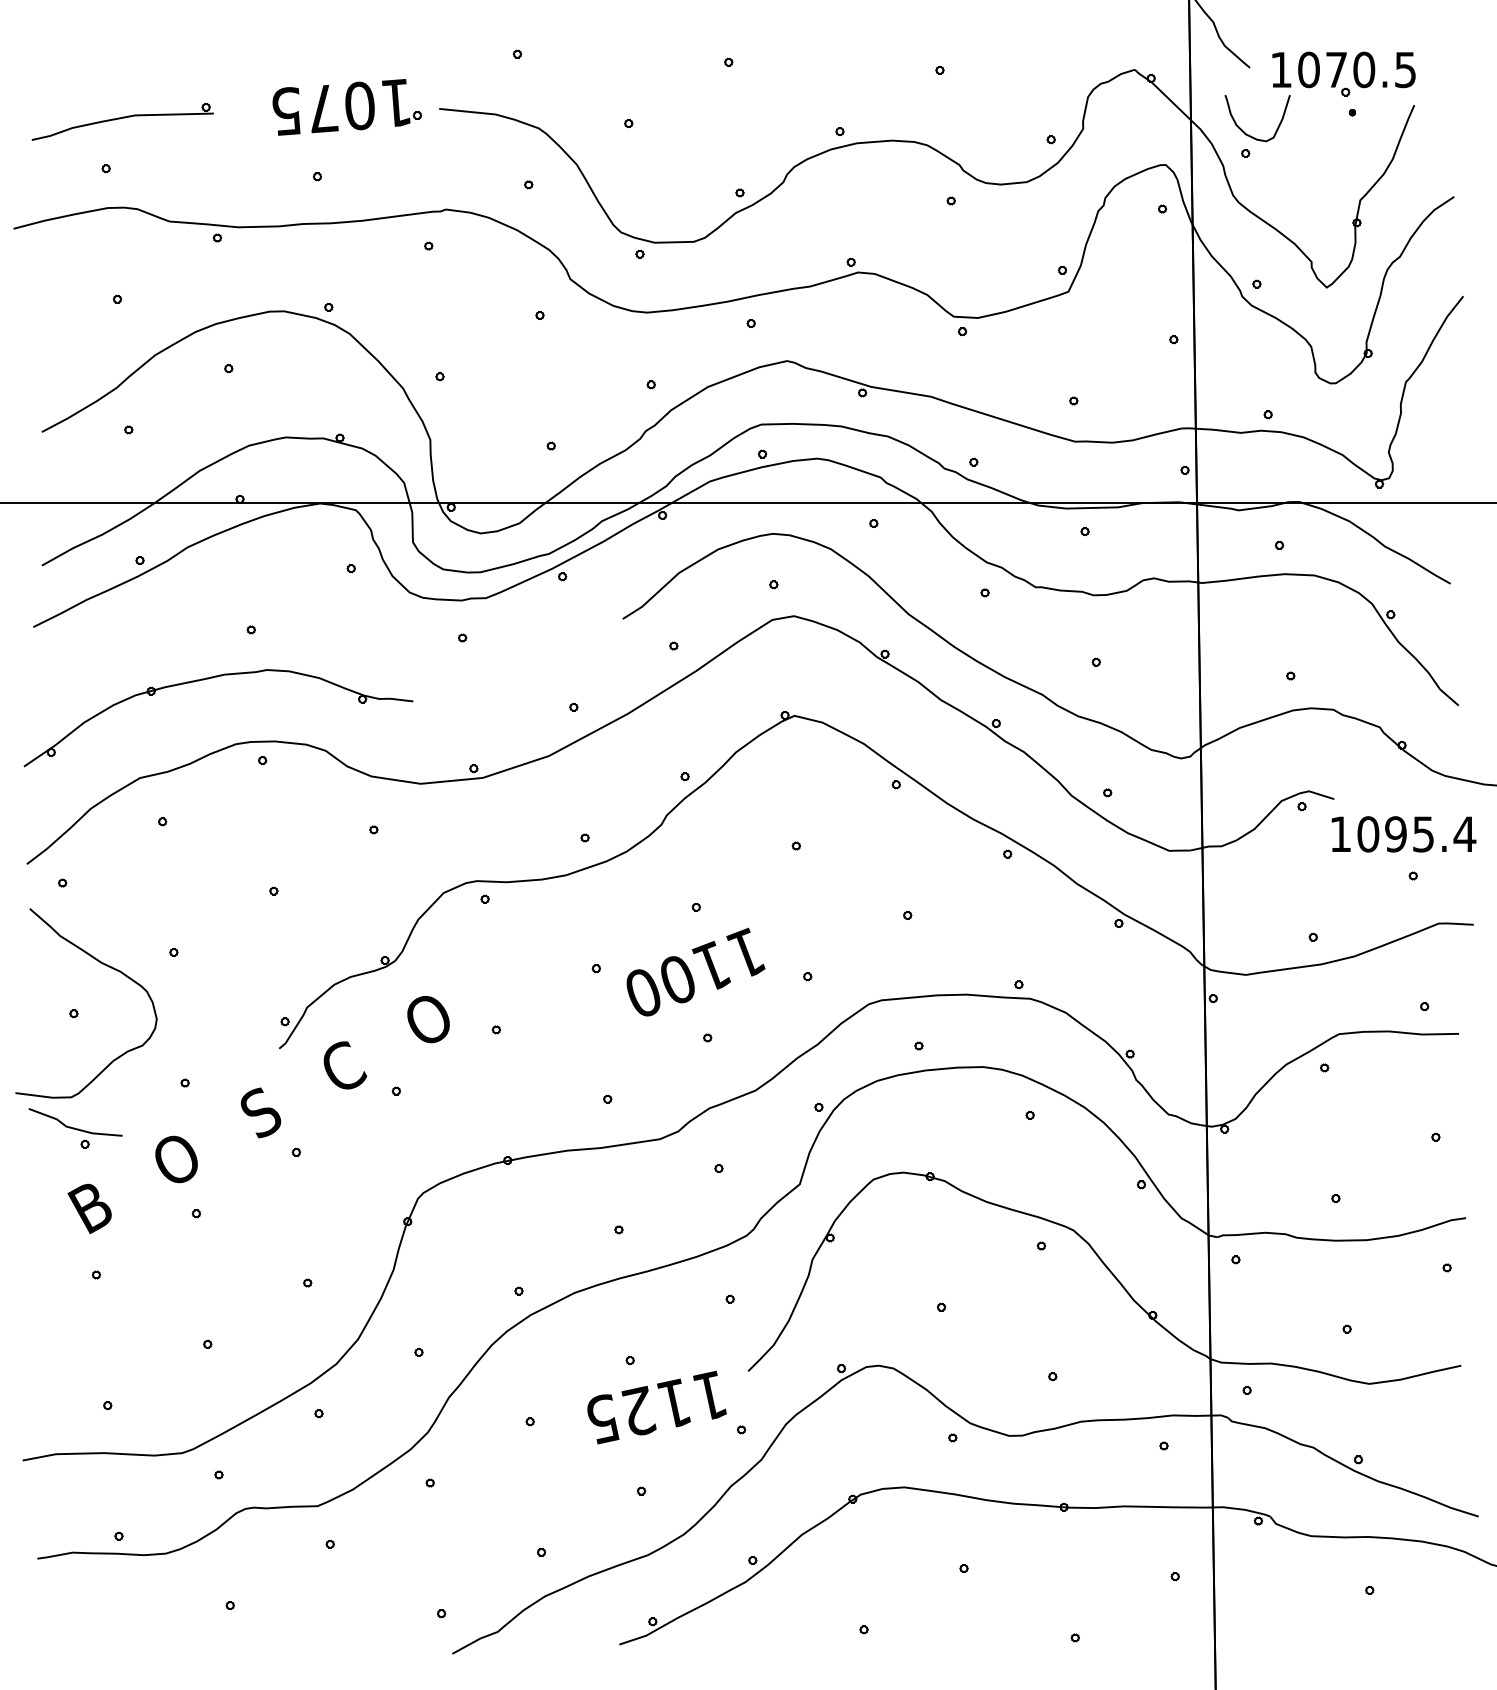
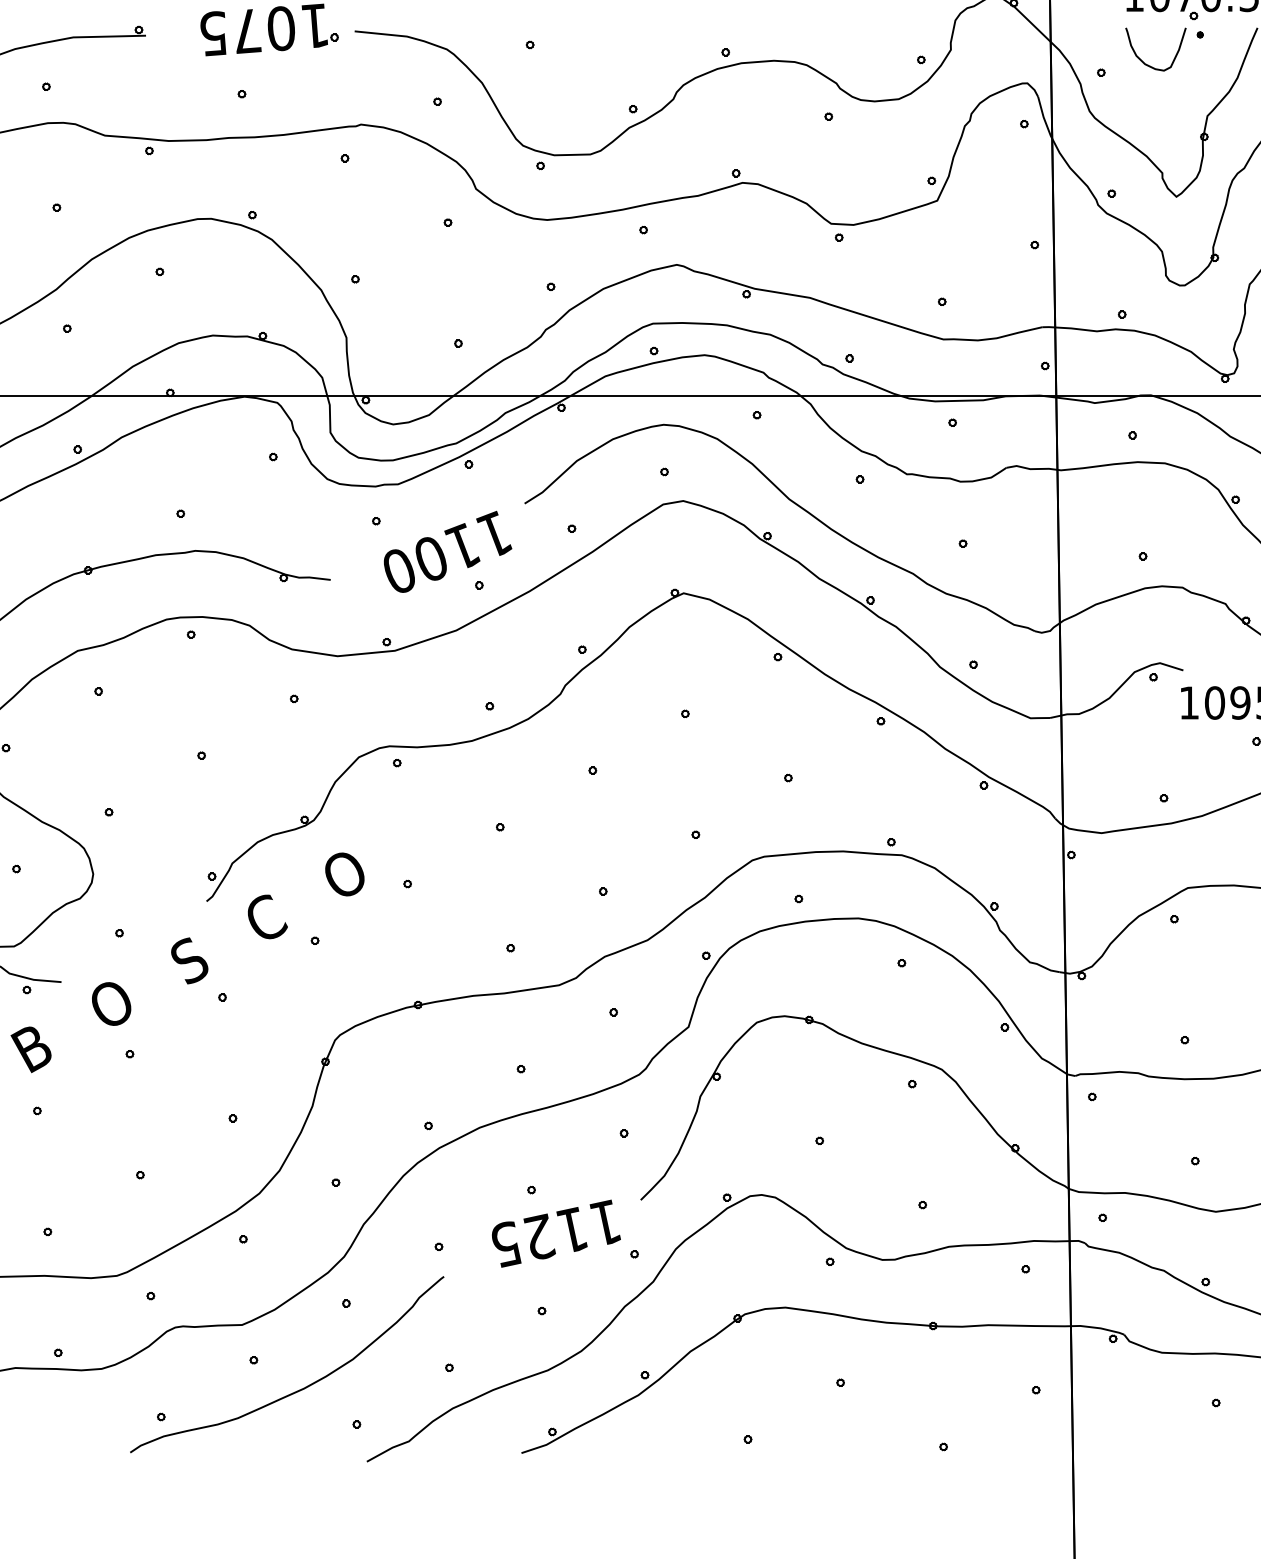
curve: (1248, 134) -> (1147, 64), moved
text: (695, 971) -> (447, 551), moved
curve: (375, 1577) -> (295, 1391), added

